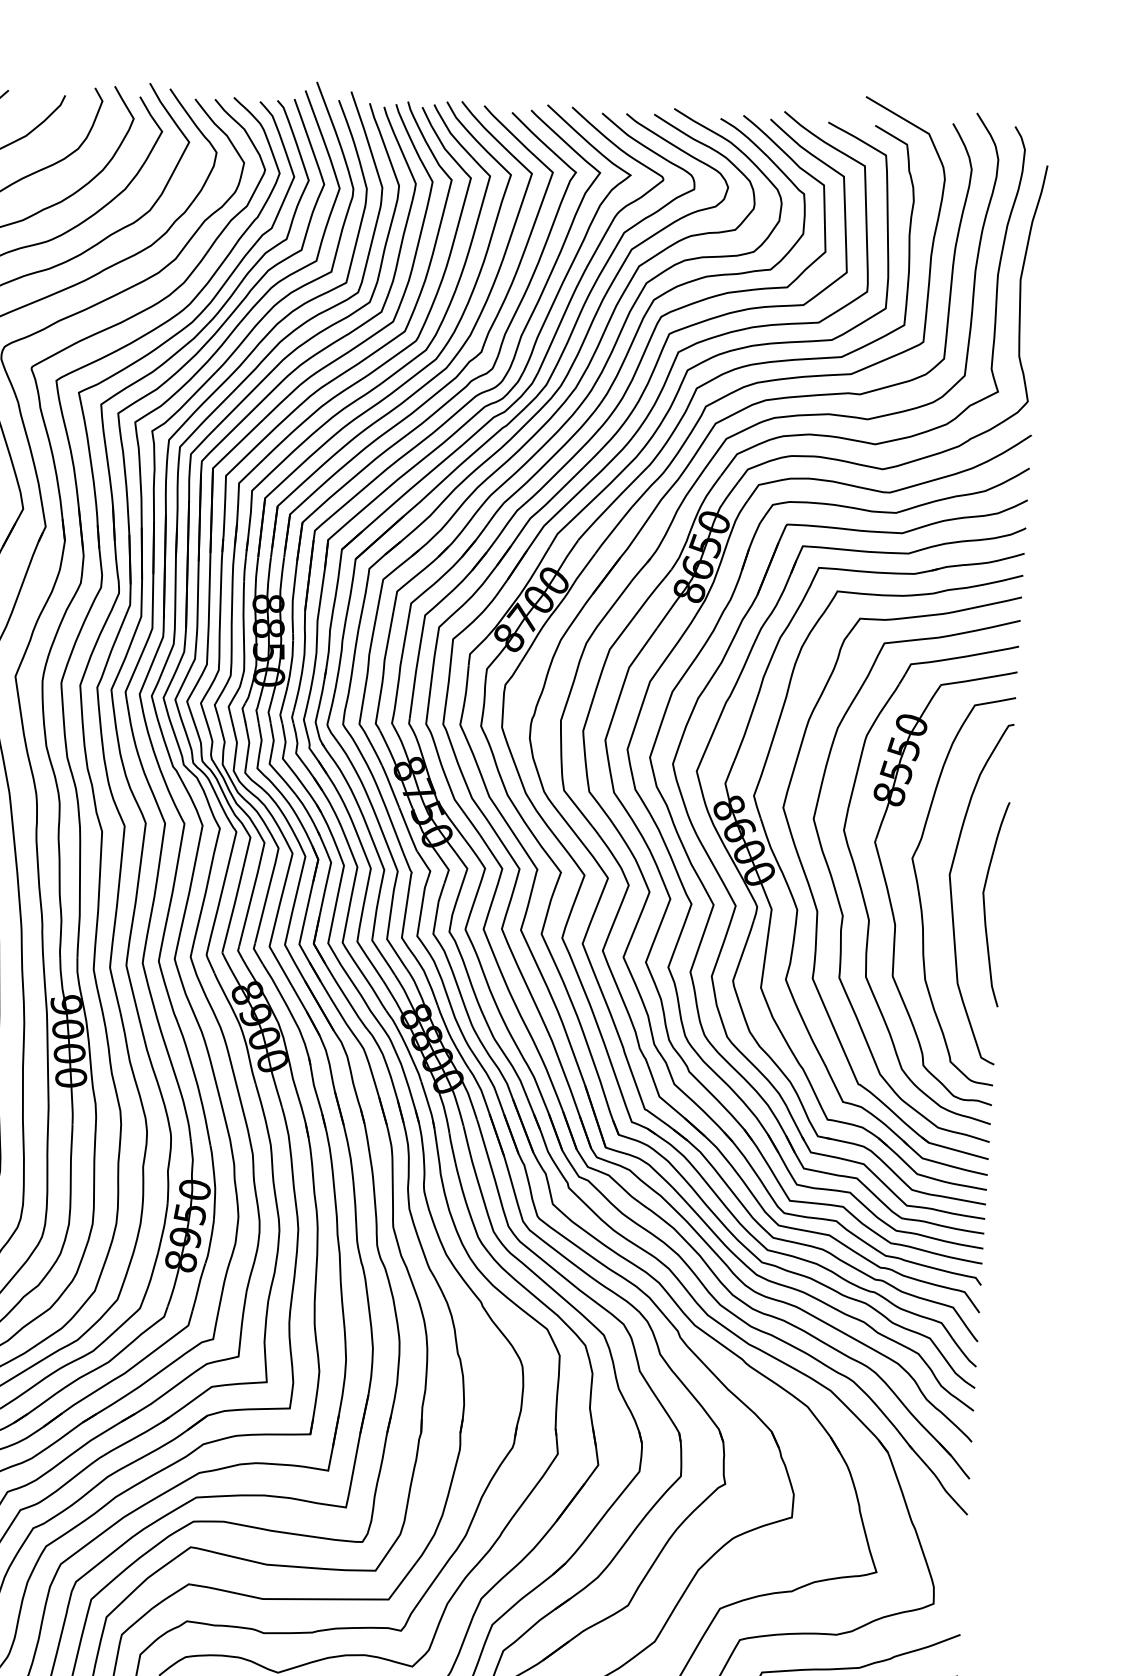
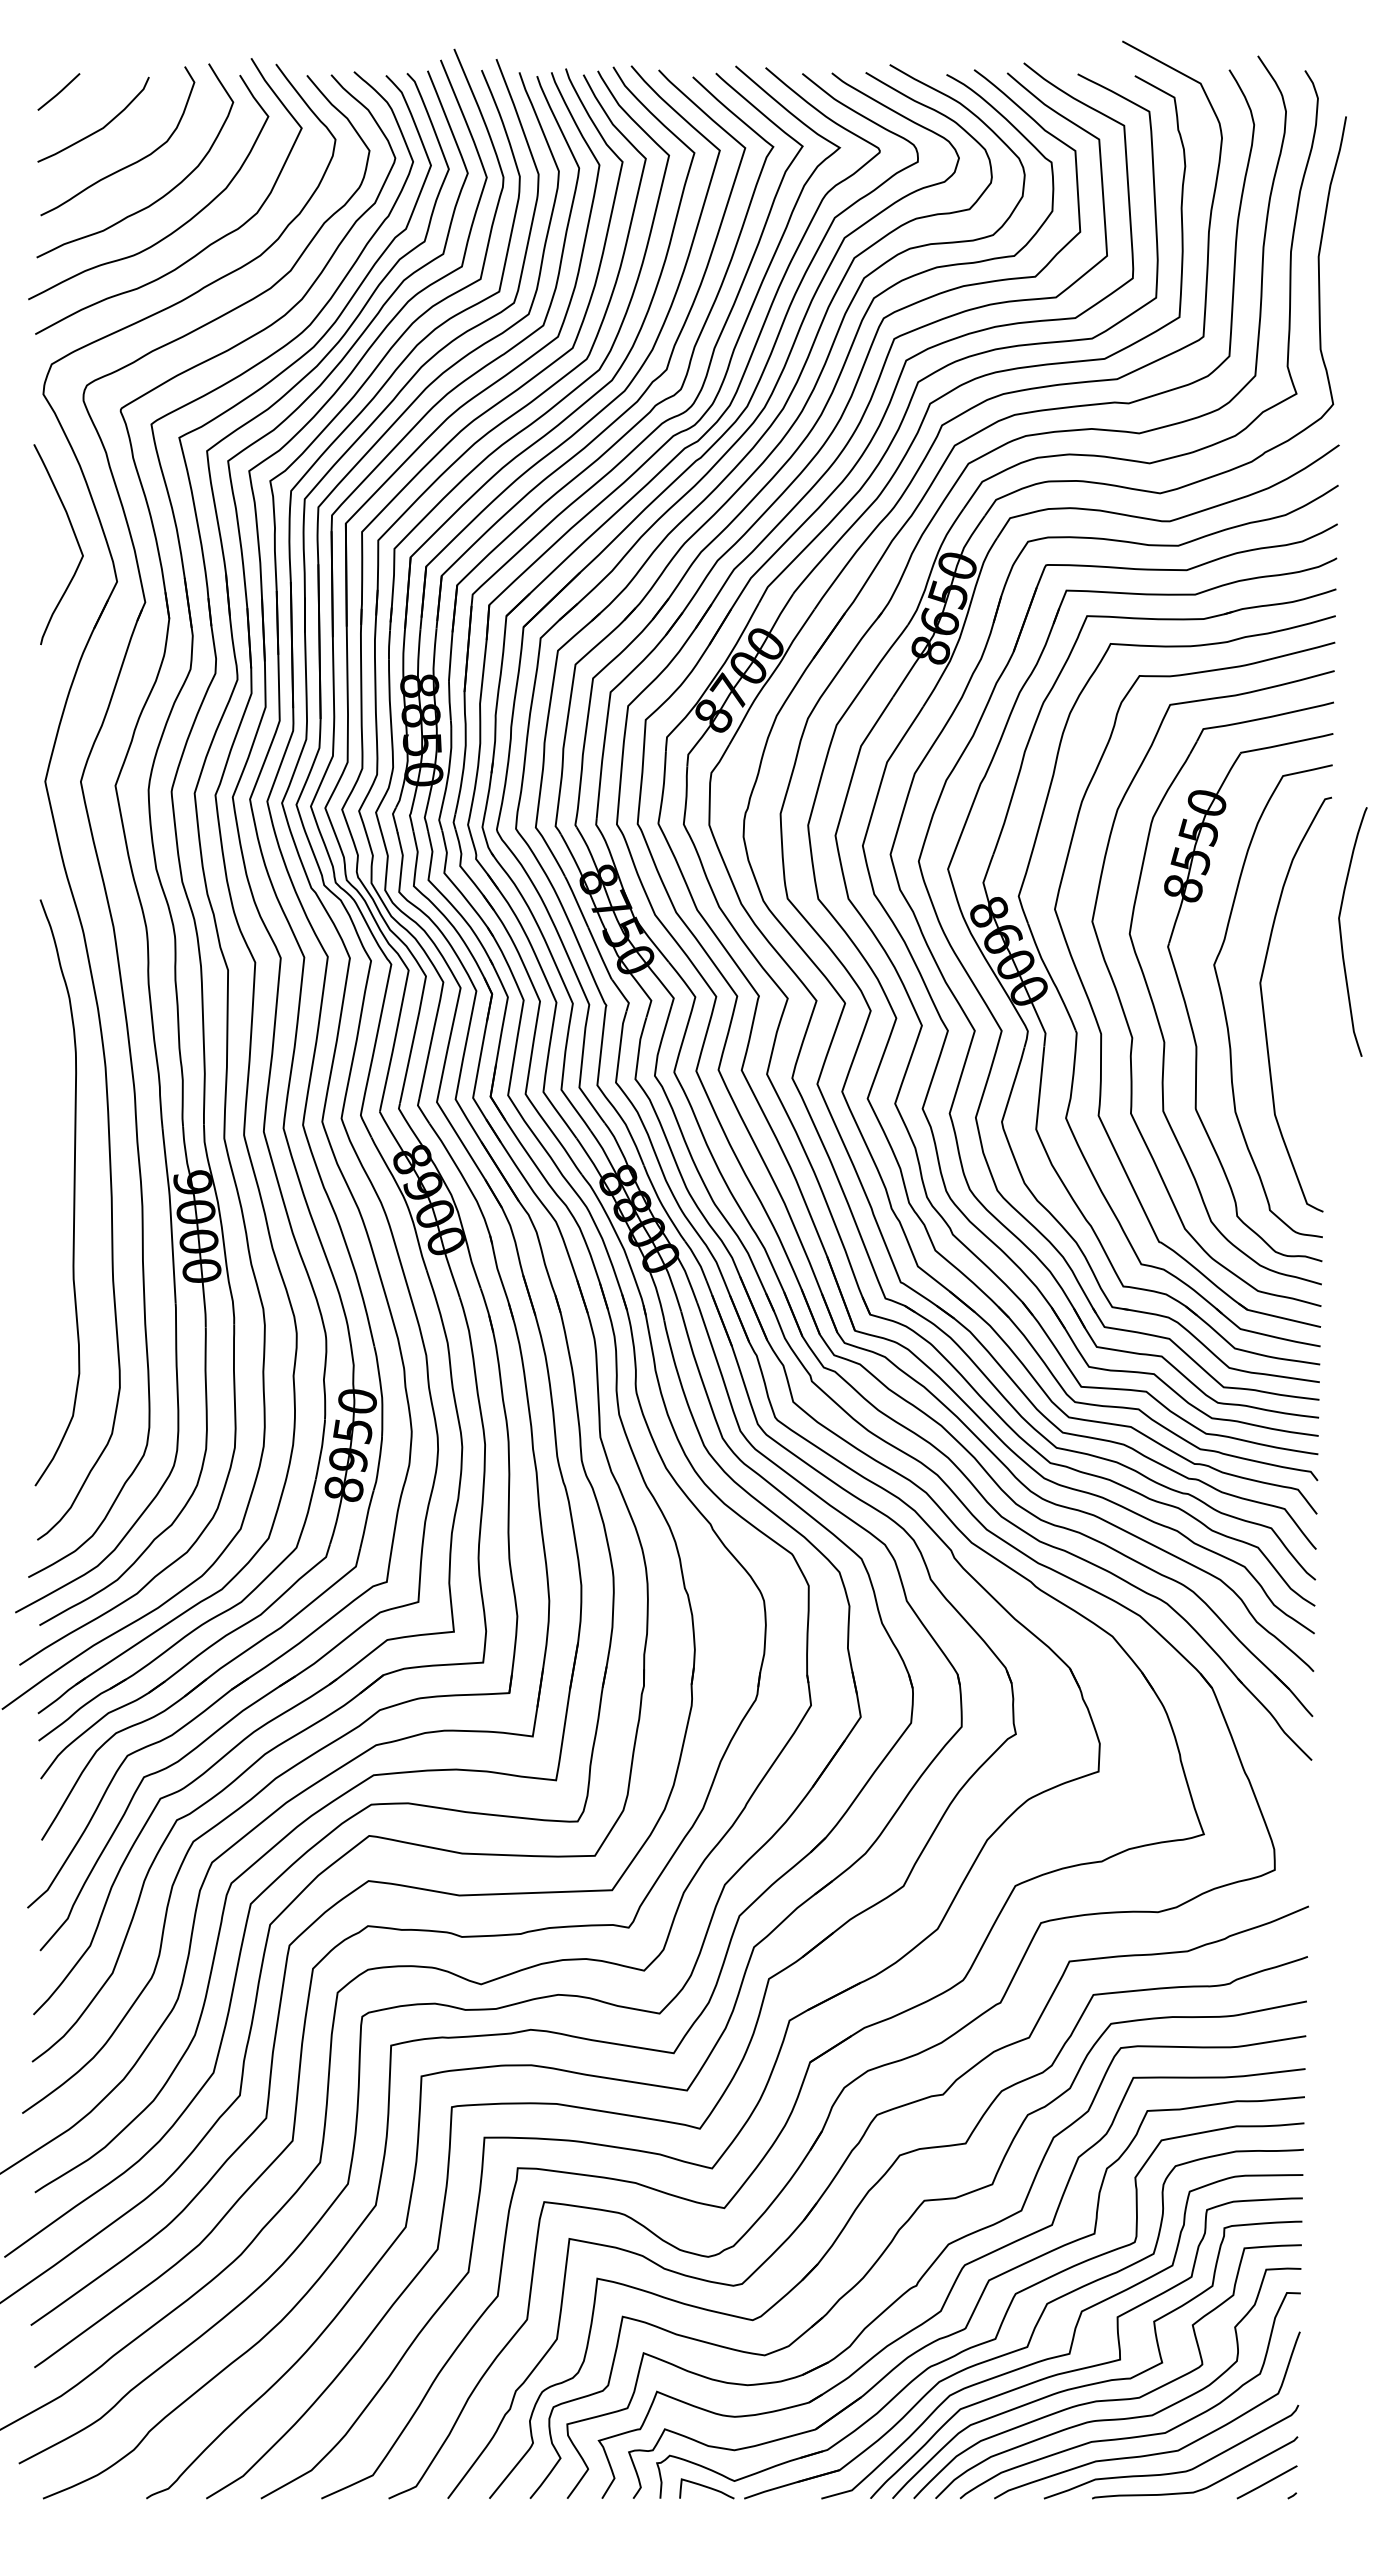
curve: (984, 903) -> (1341, 931), moved

